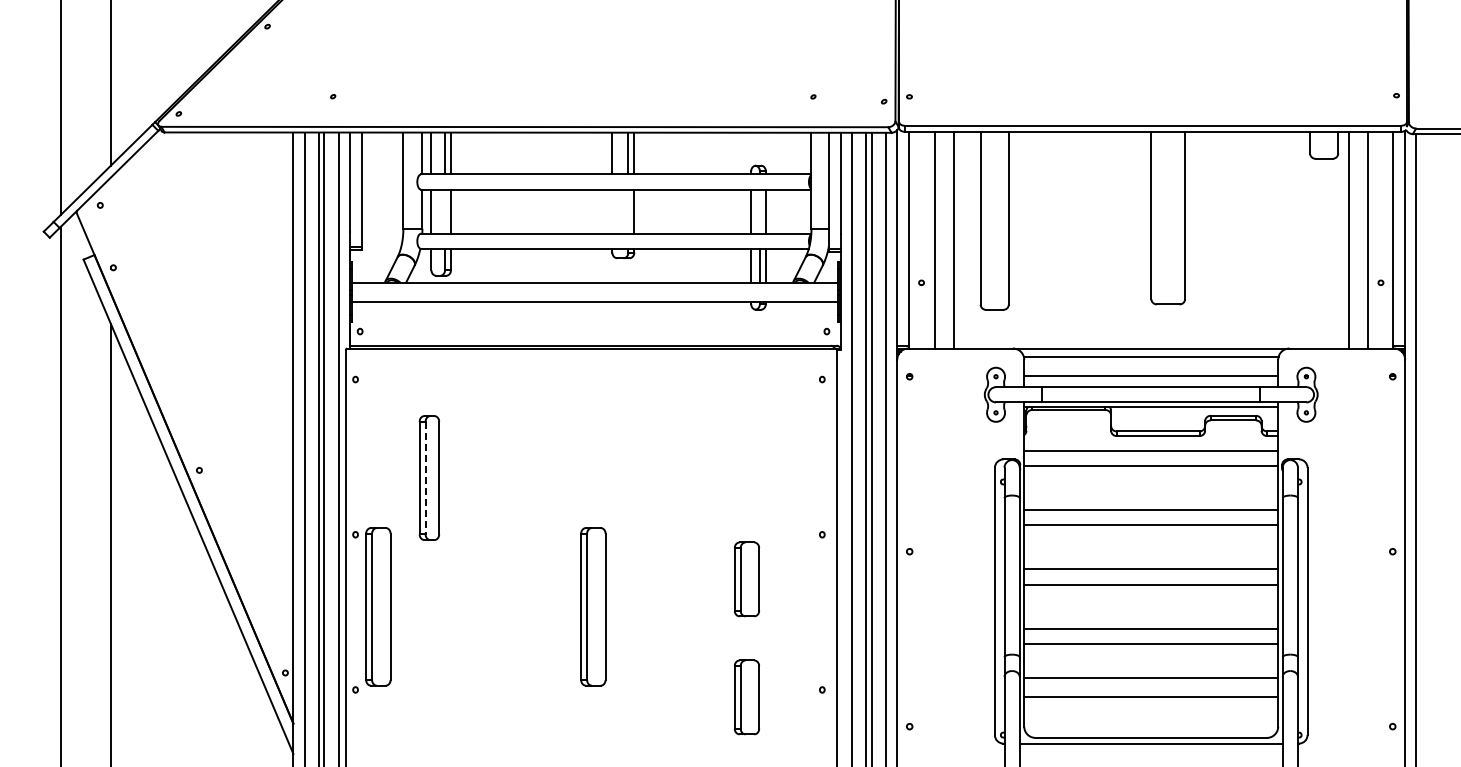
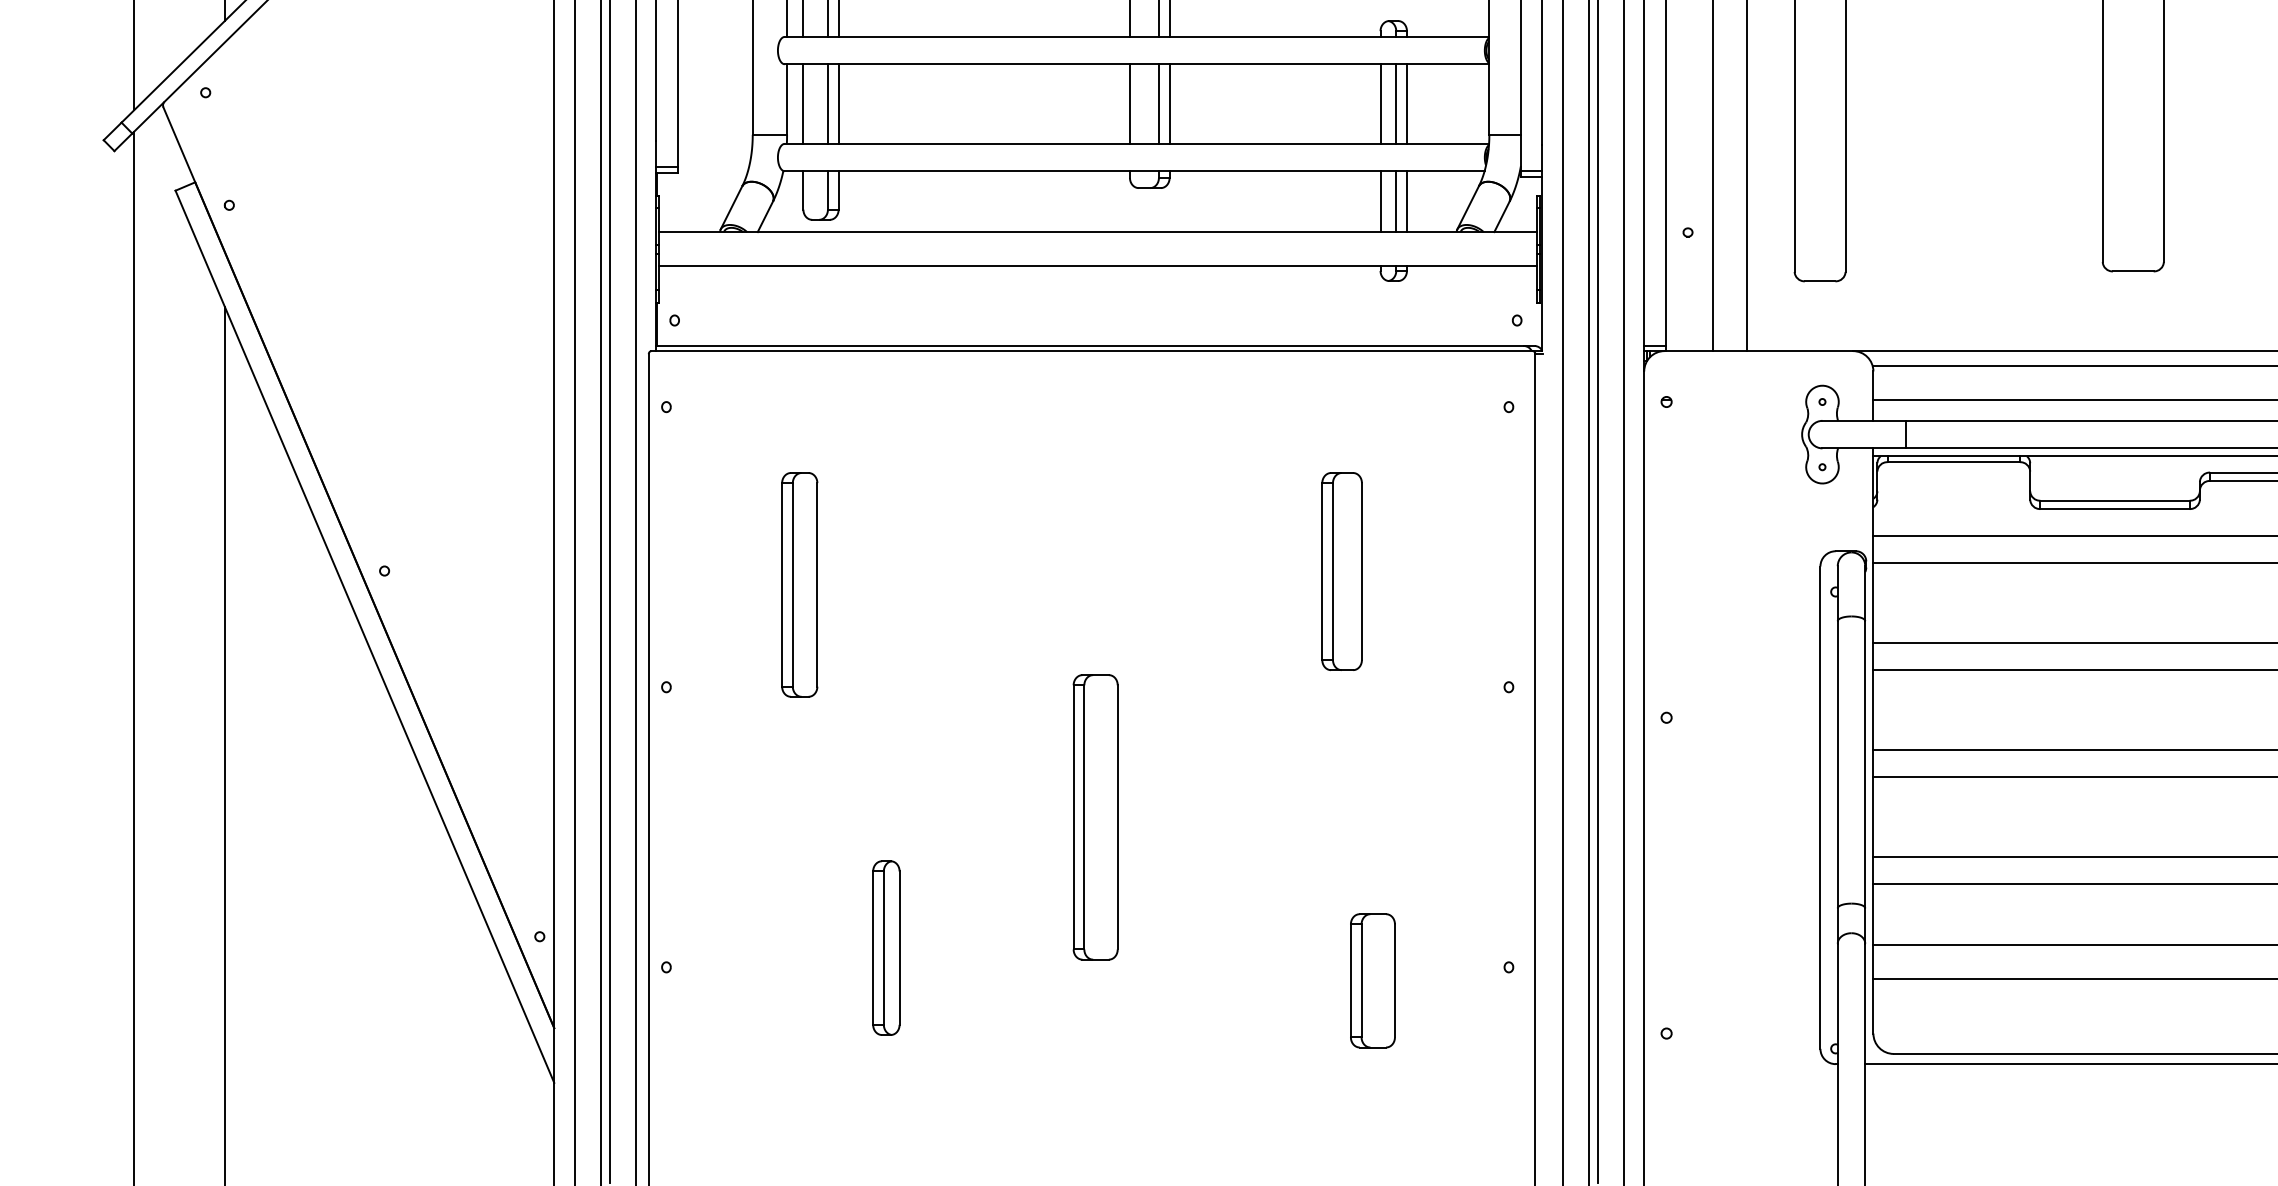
line: (445, 211) -> (828, 103), added
line: (612, 211) -> (1130, 103), added
line: (628, 211) -> (1159, 103), added
line: (759, 211) -> (1395, 103), added
part: (729, 470) -> (1341, 571), added
line: (425, 478) -> (792, 585), dashed -> solid
part: (746, 579) -> (1372, 767), removed
part: (378, 606) -> (707, 816), removed
part: (477, 679) -> (886, 948), added

